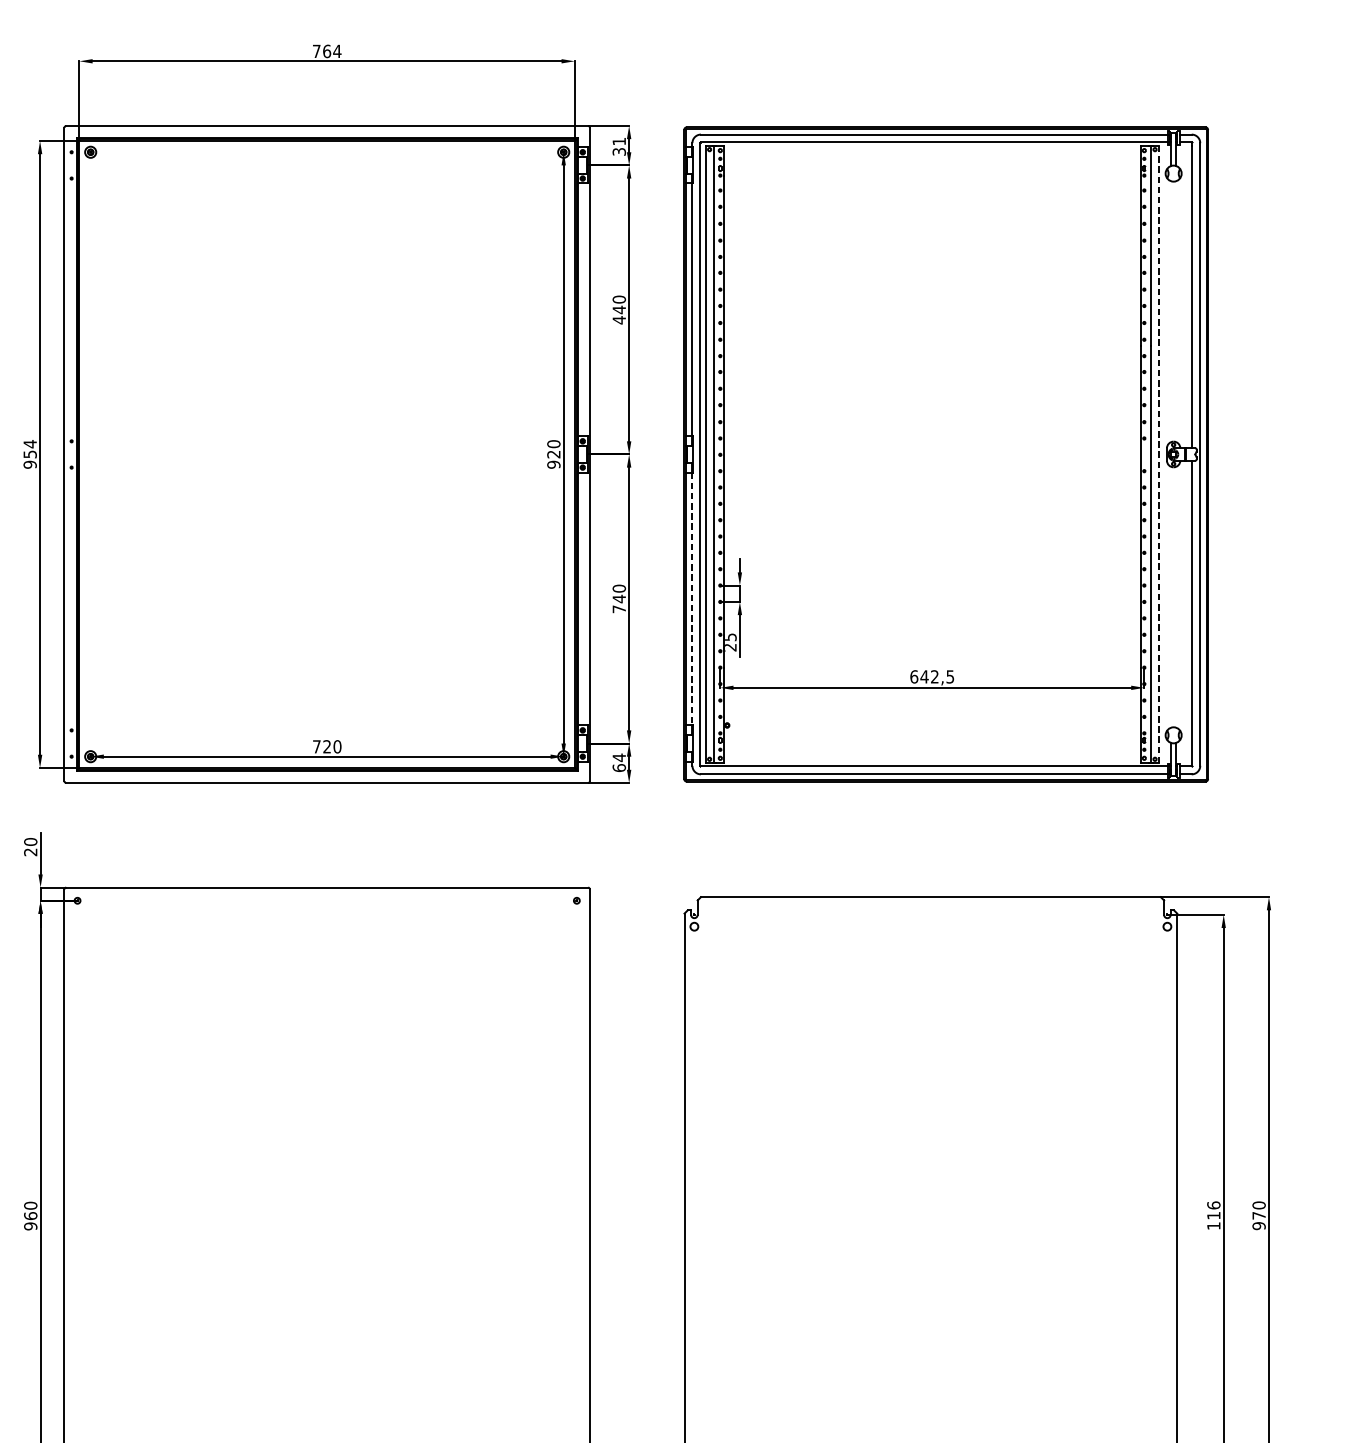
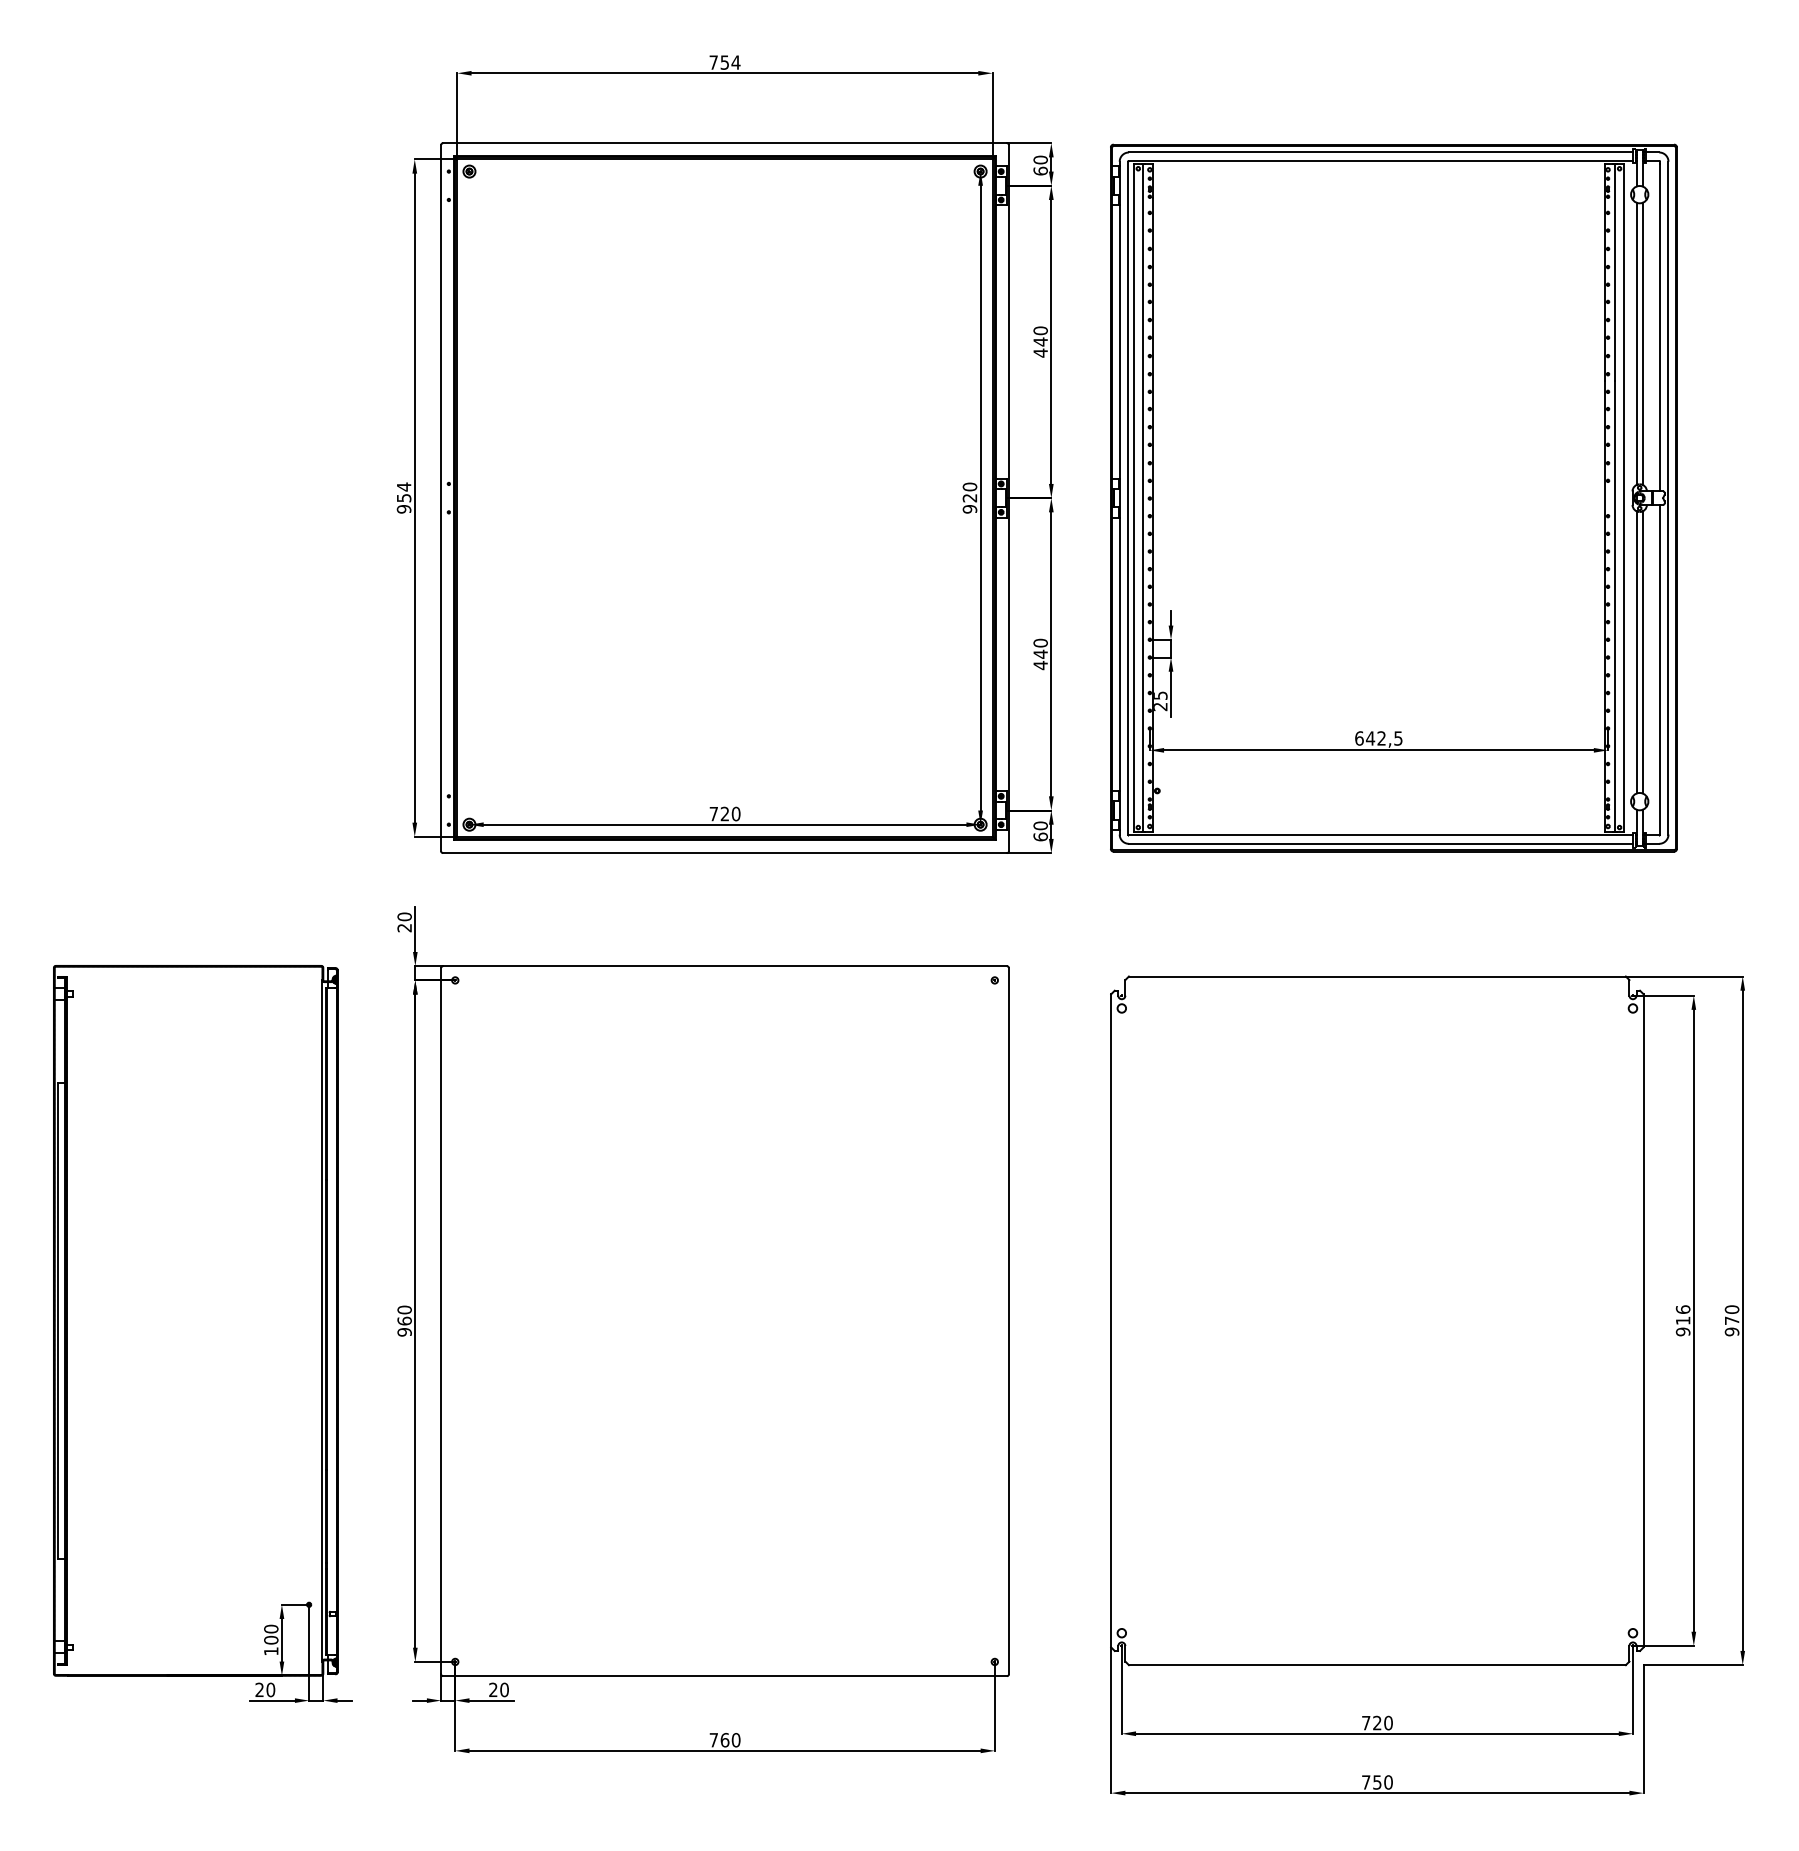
text: (326, 51) -> (724, 62), 764 -> 754
text: (619, 146) -> (1040, 165), 31 -> 60
line: (1170, 311) -> (1636, 343), added
line: (1176, 311) -> (1642, 343), added
line: (1158, 454) -> (1623, 498), dashed -> solid
line: (1170, 597) -> (1636, 652), added
line: (1176, 597) -> (1642, 652), added
line: (692, 599) -> (1119, 654), dashed -> solid
text: (619, 609) -> (1040, 665), 740 -> 440
text: (619, 757) -> (1040, 825), 64 -> 60
text: (1213, 1225) -> (1682, 1331), 116 -> 916

